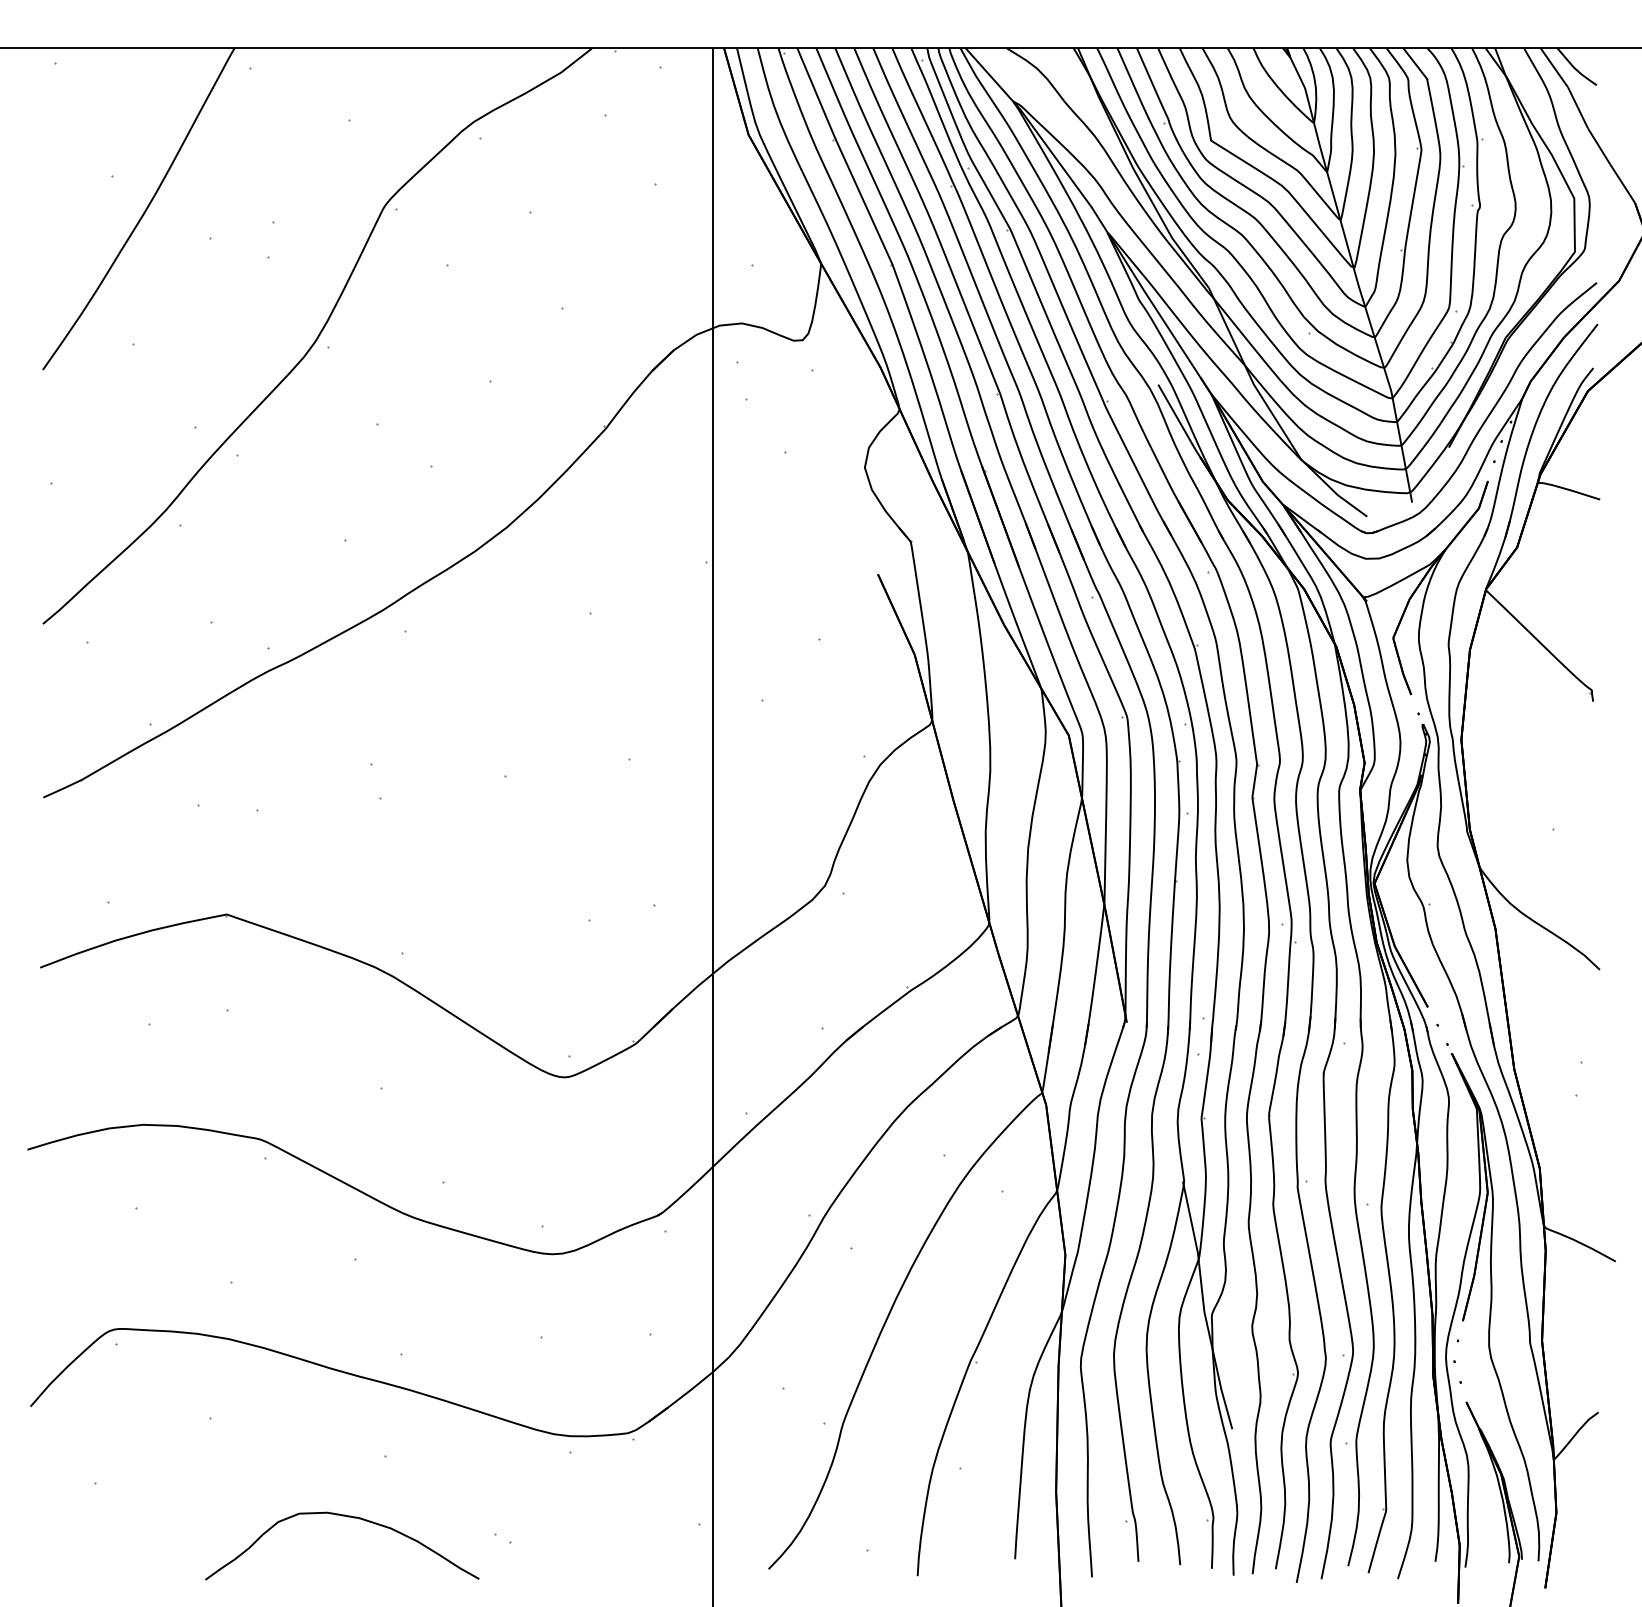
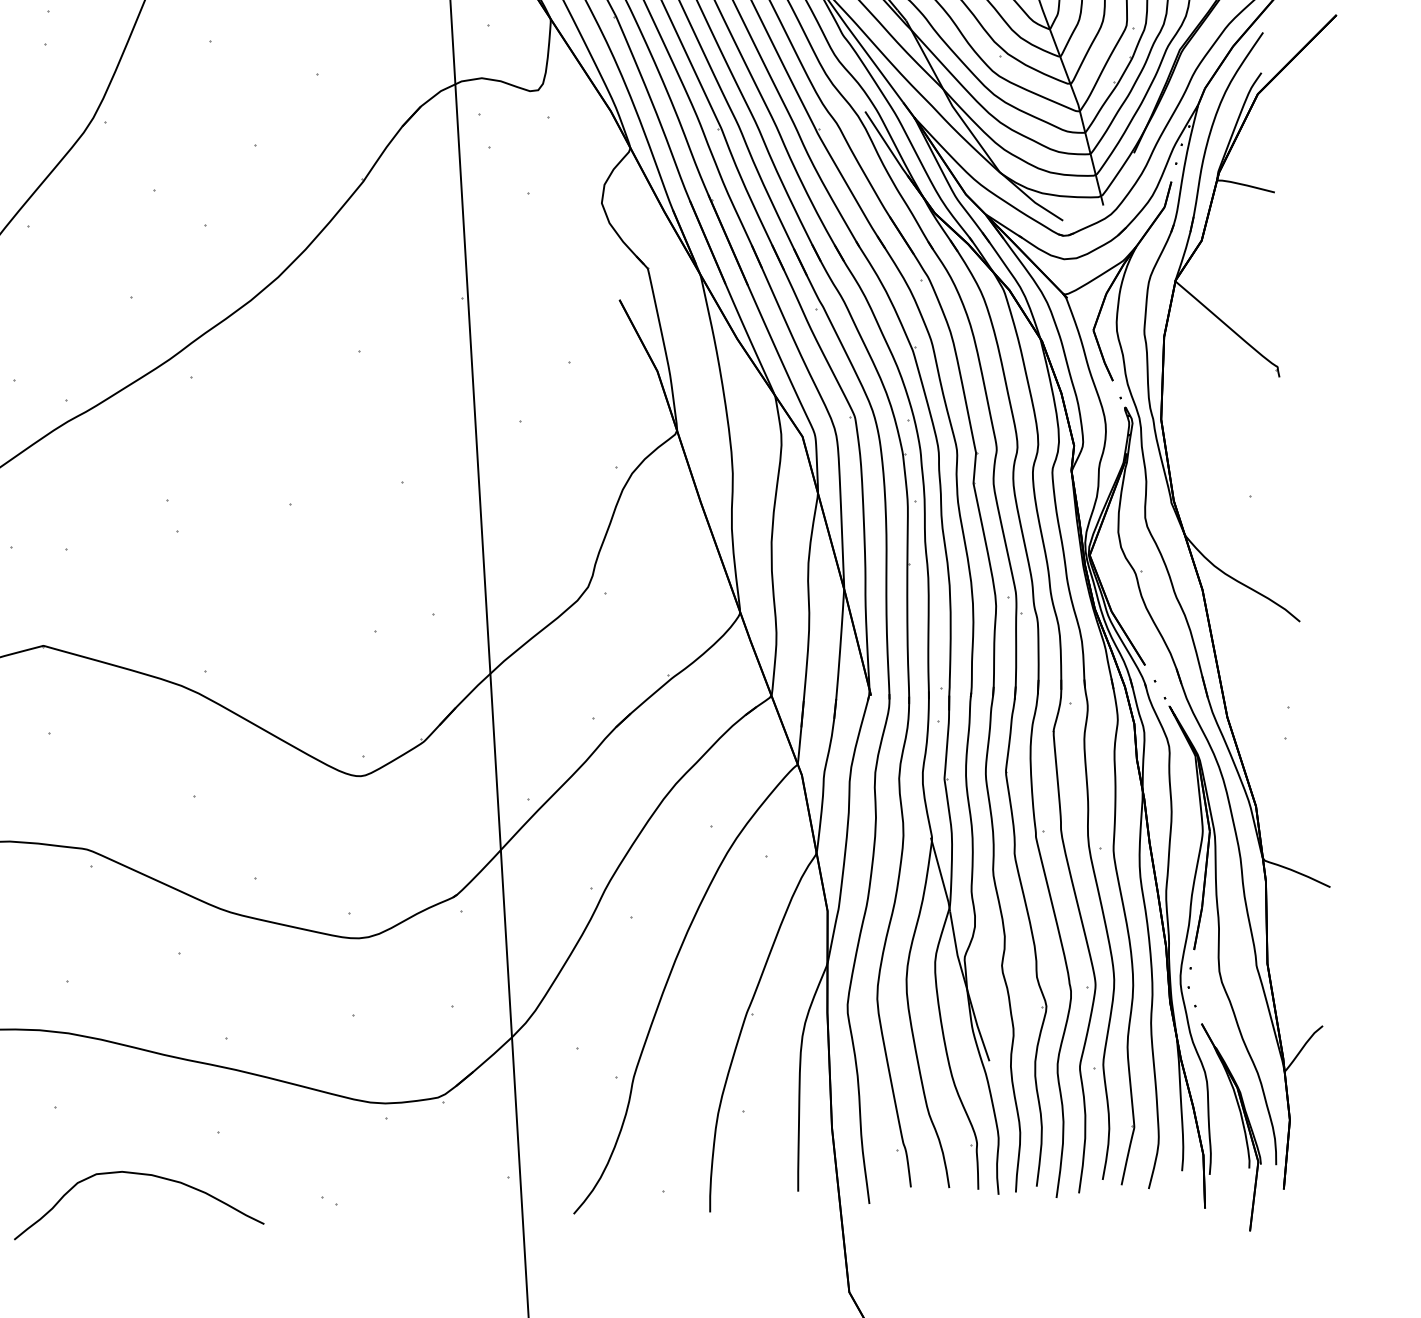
curve: (348, 1517) -> (141, 1175), moved

